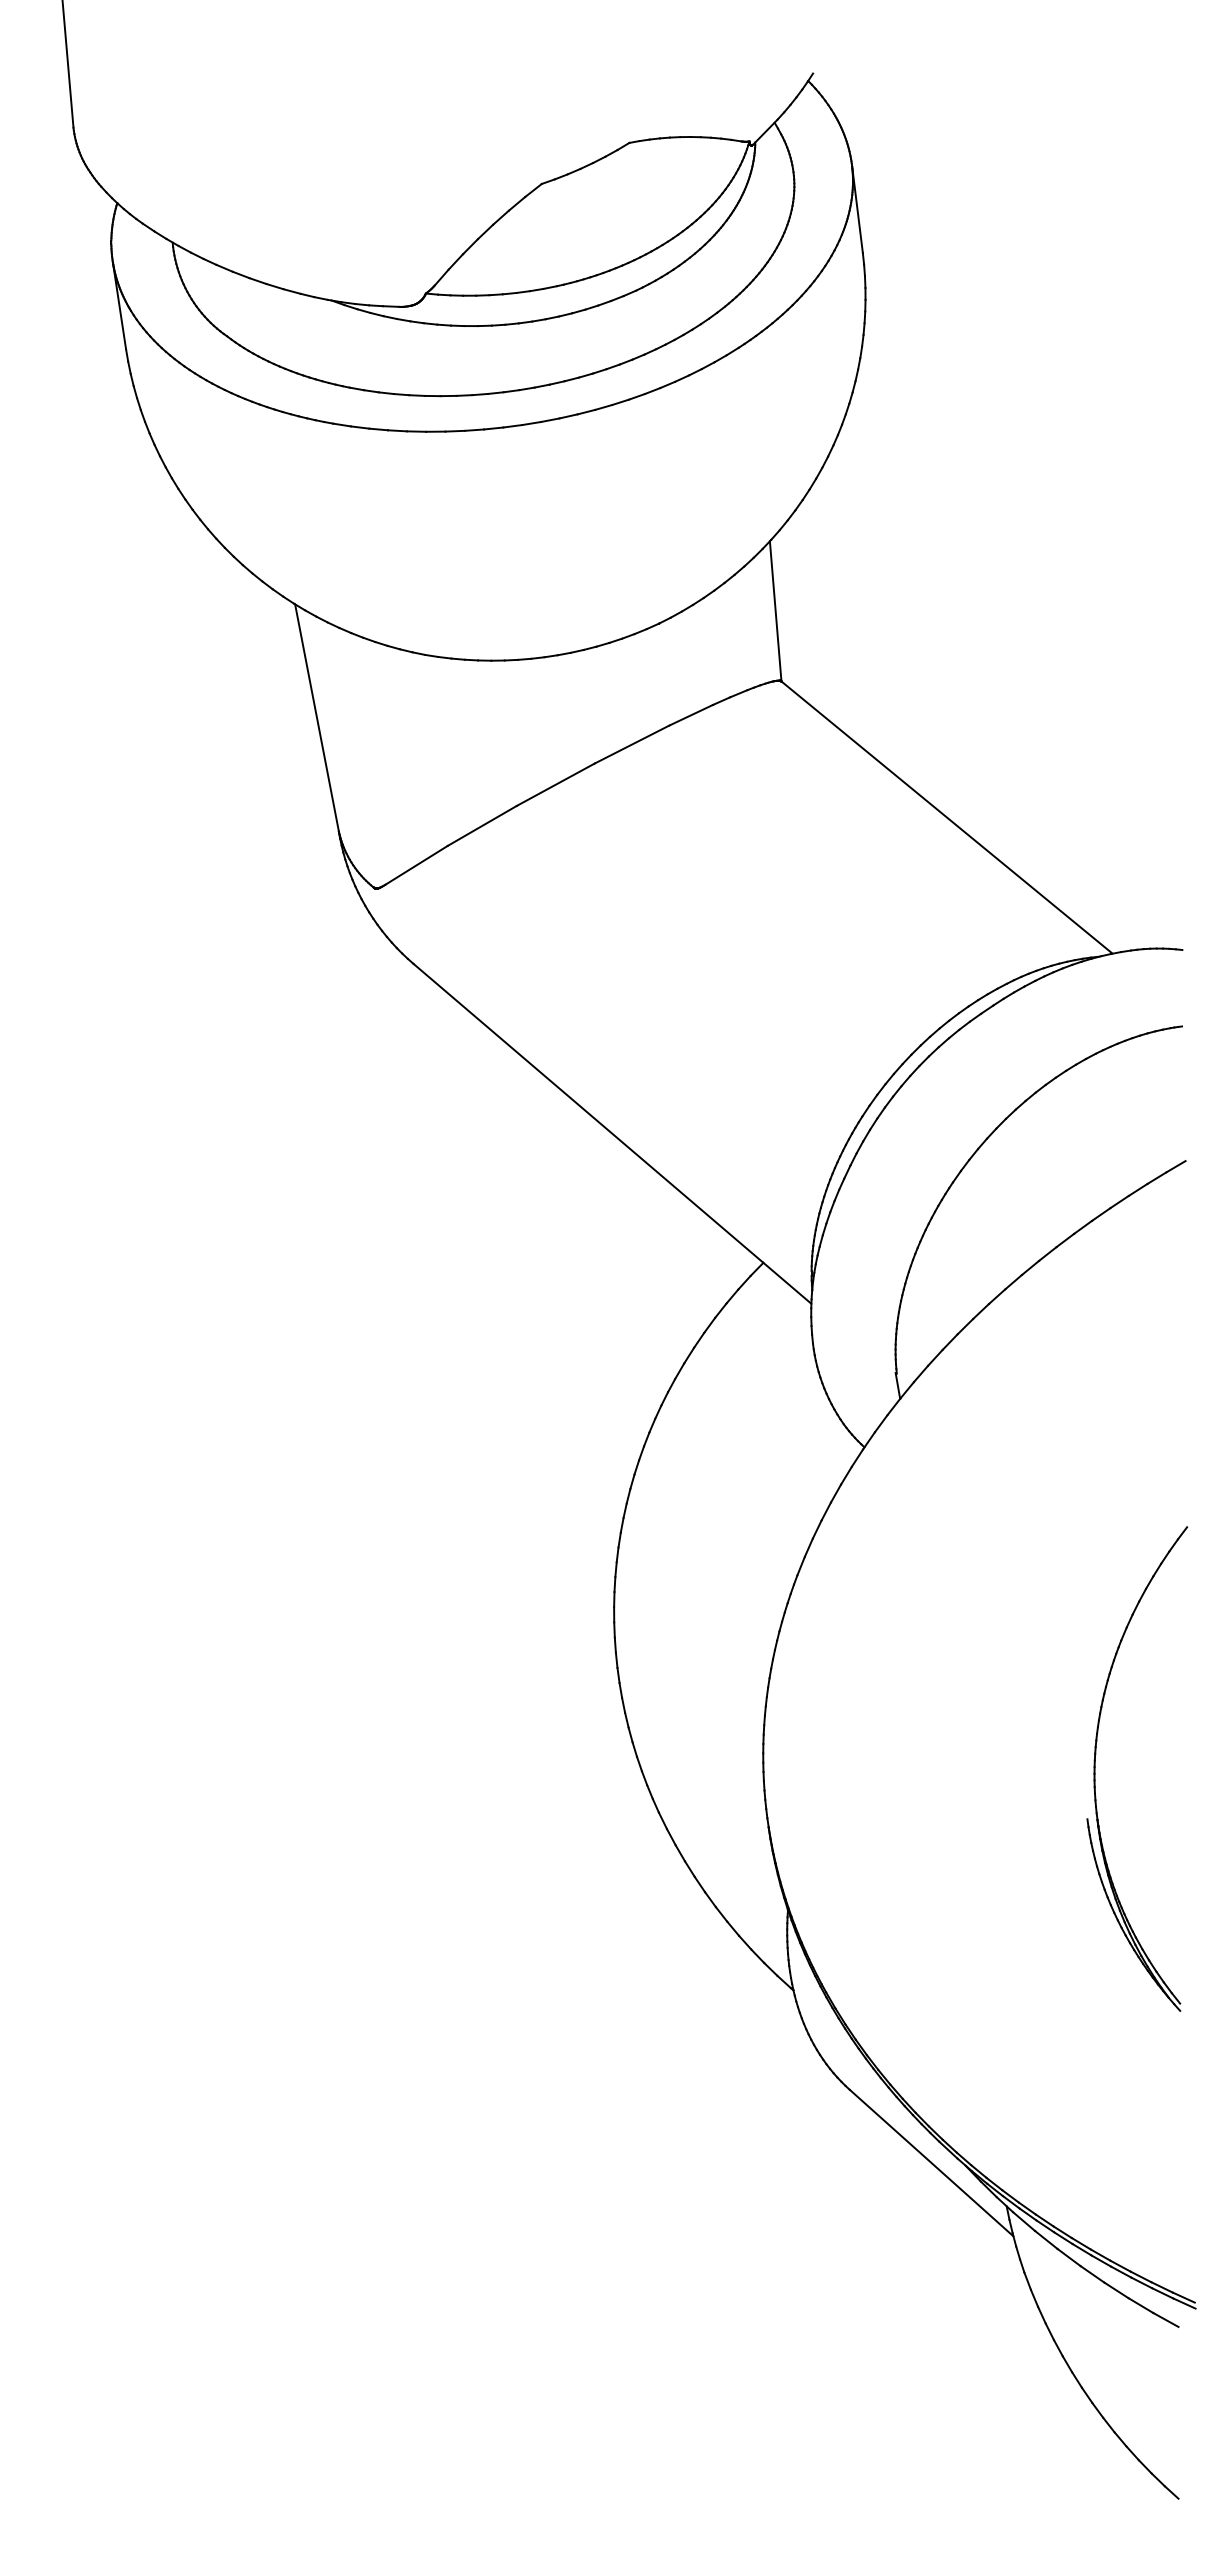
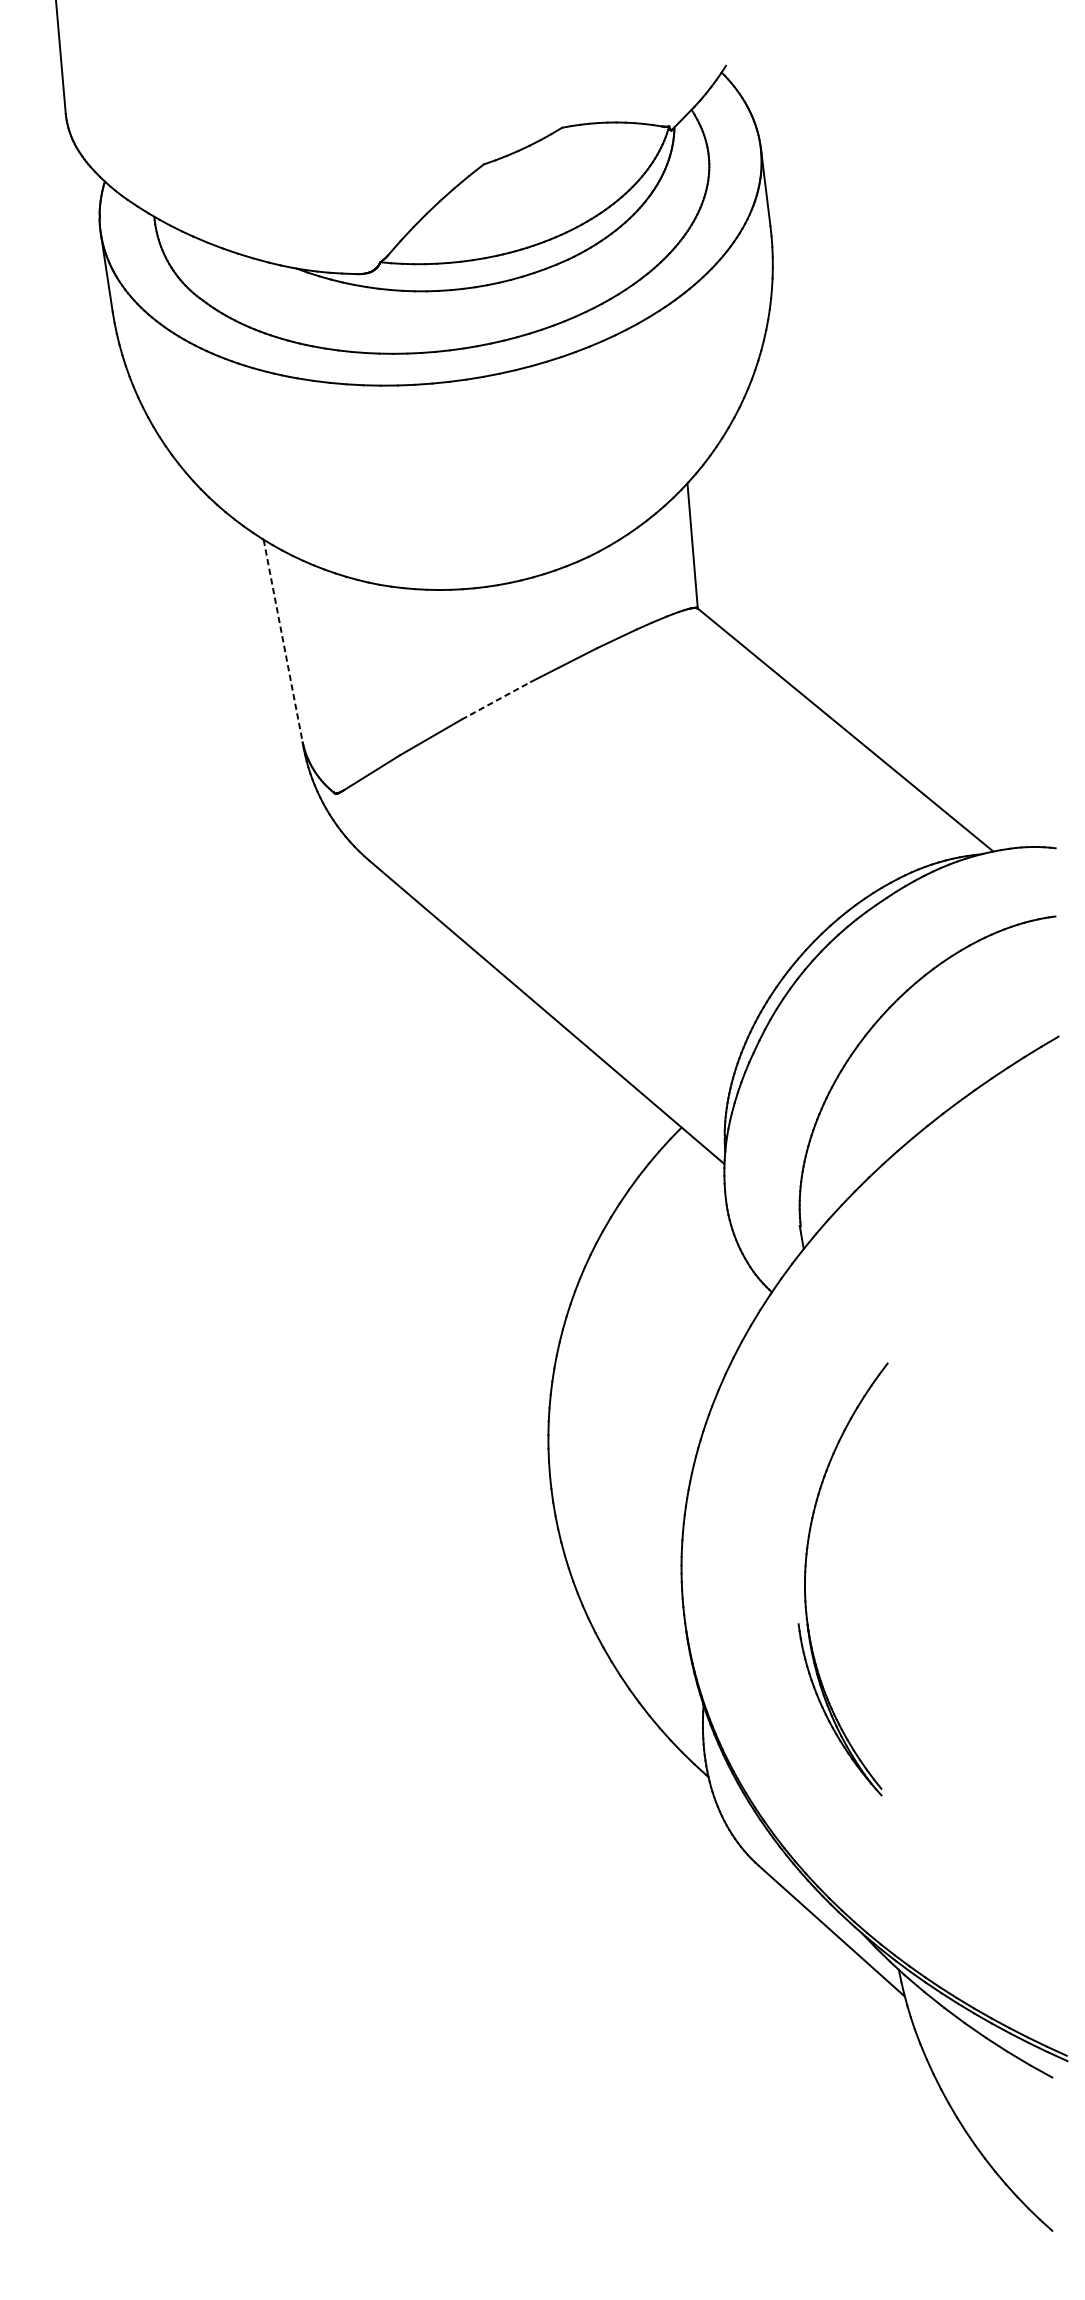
line: (317, 718) -> (283, 641), solid -> dashed
line: (556, 784) -> (496, 700), solid -> dashed
part: (1095, 1768) -> (805, 1578), moved

